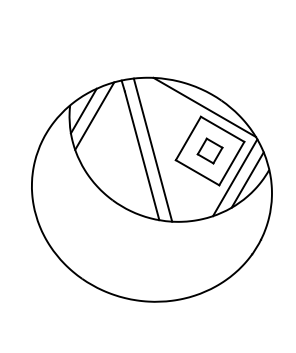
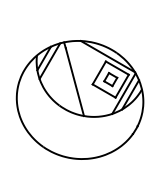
line: (152, 148) -> (80, 78), removed

